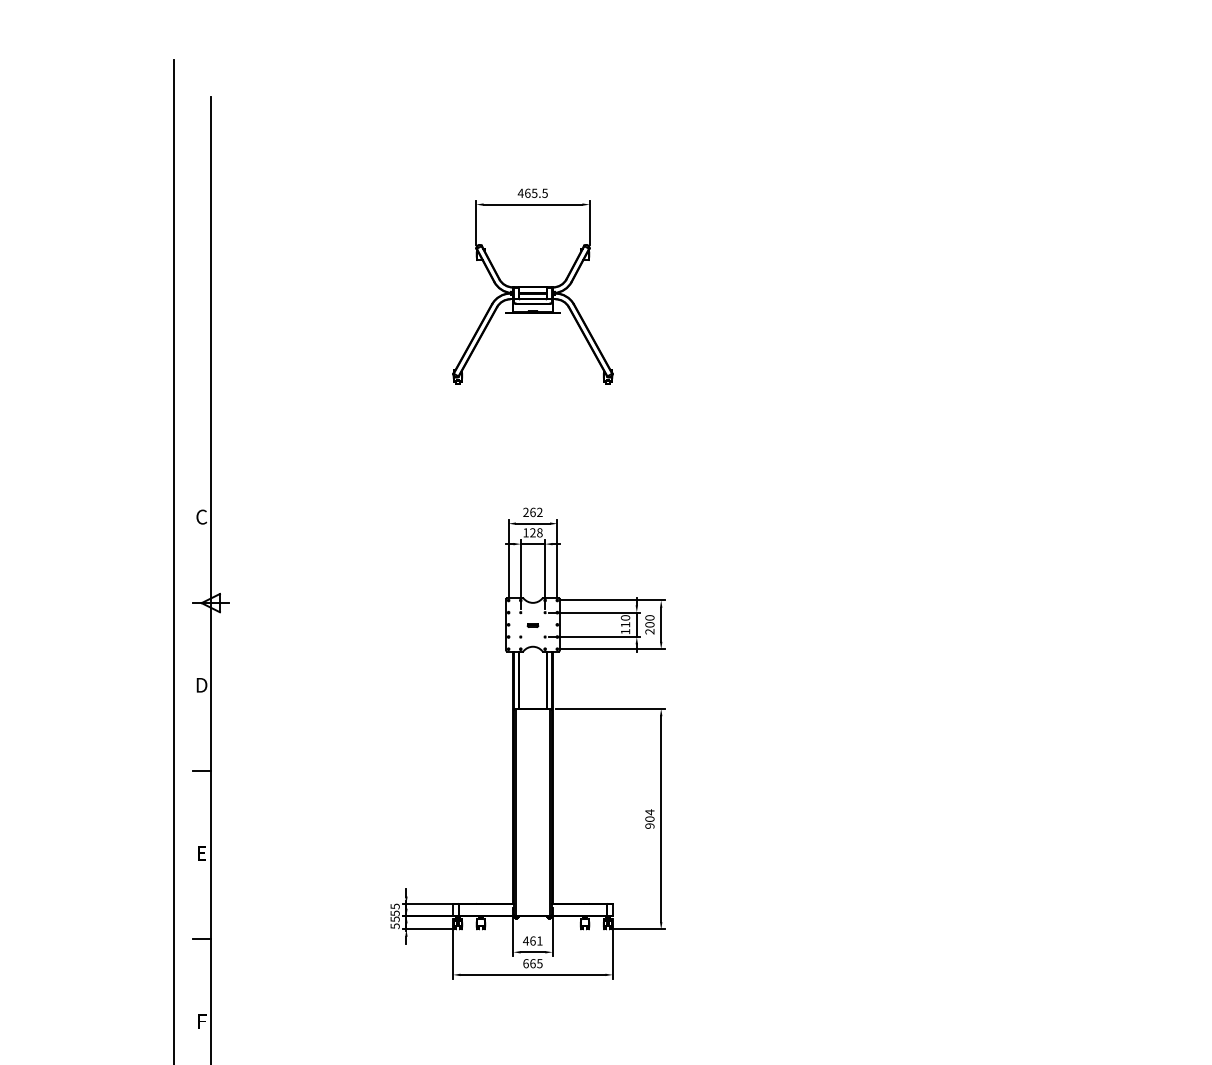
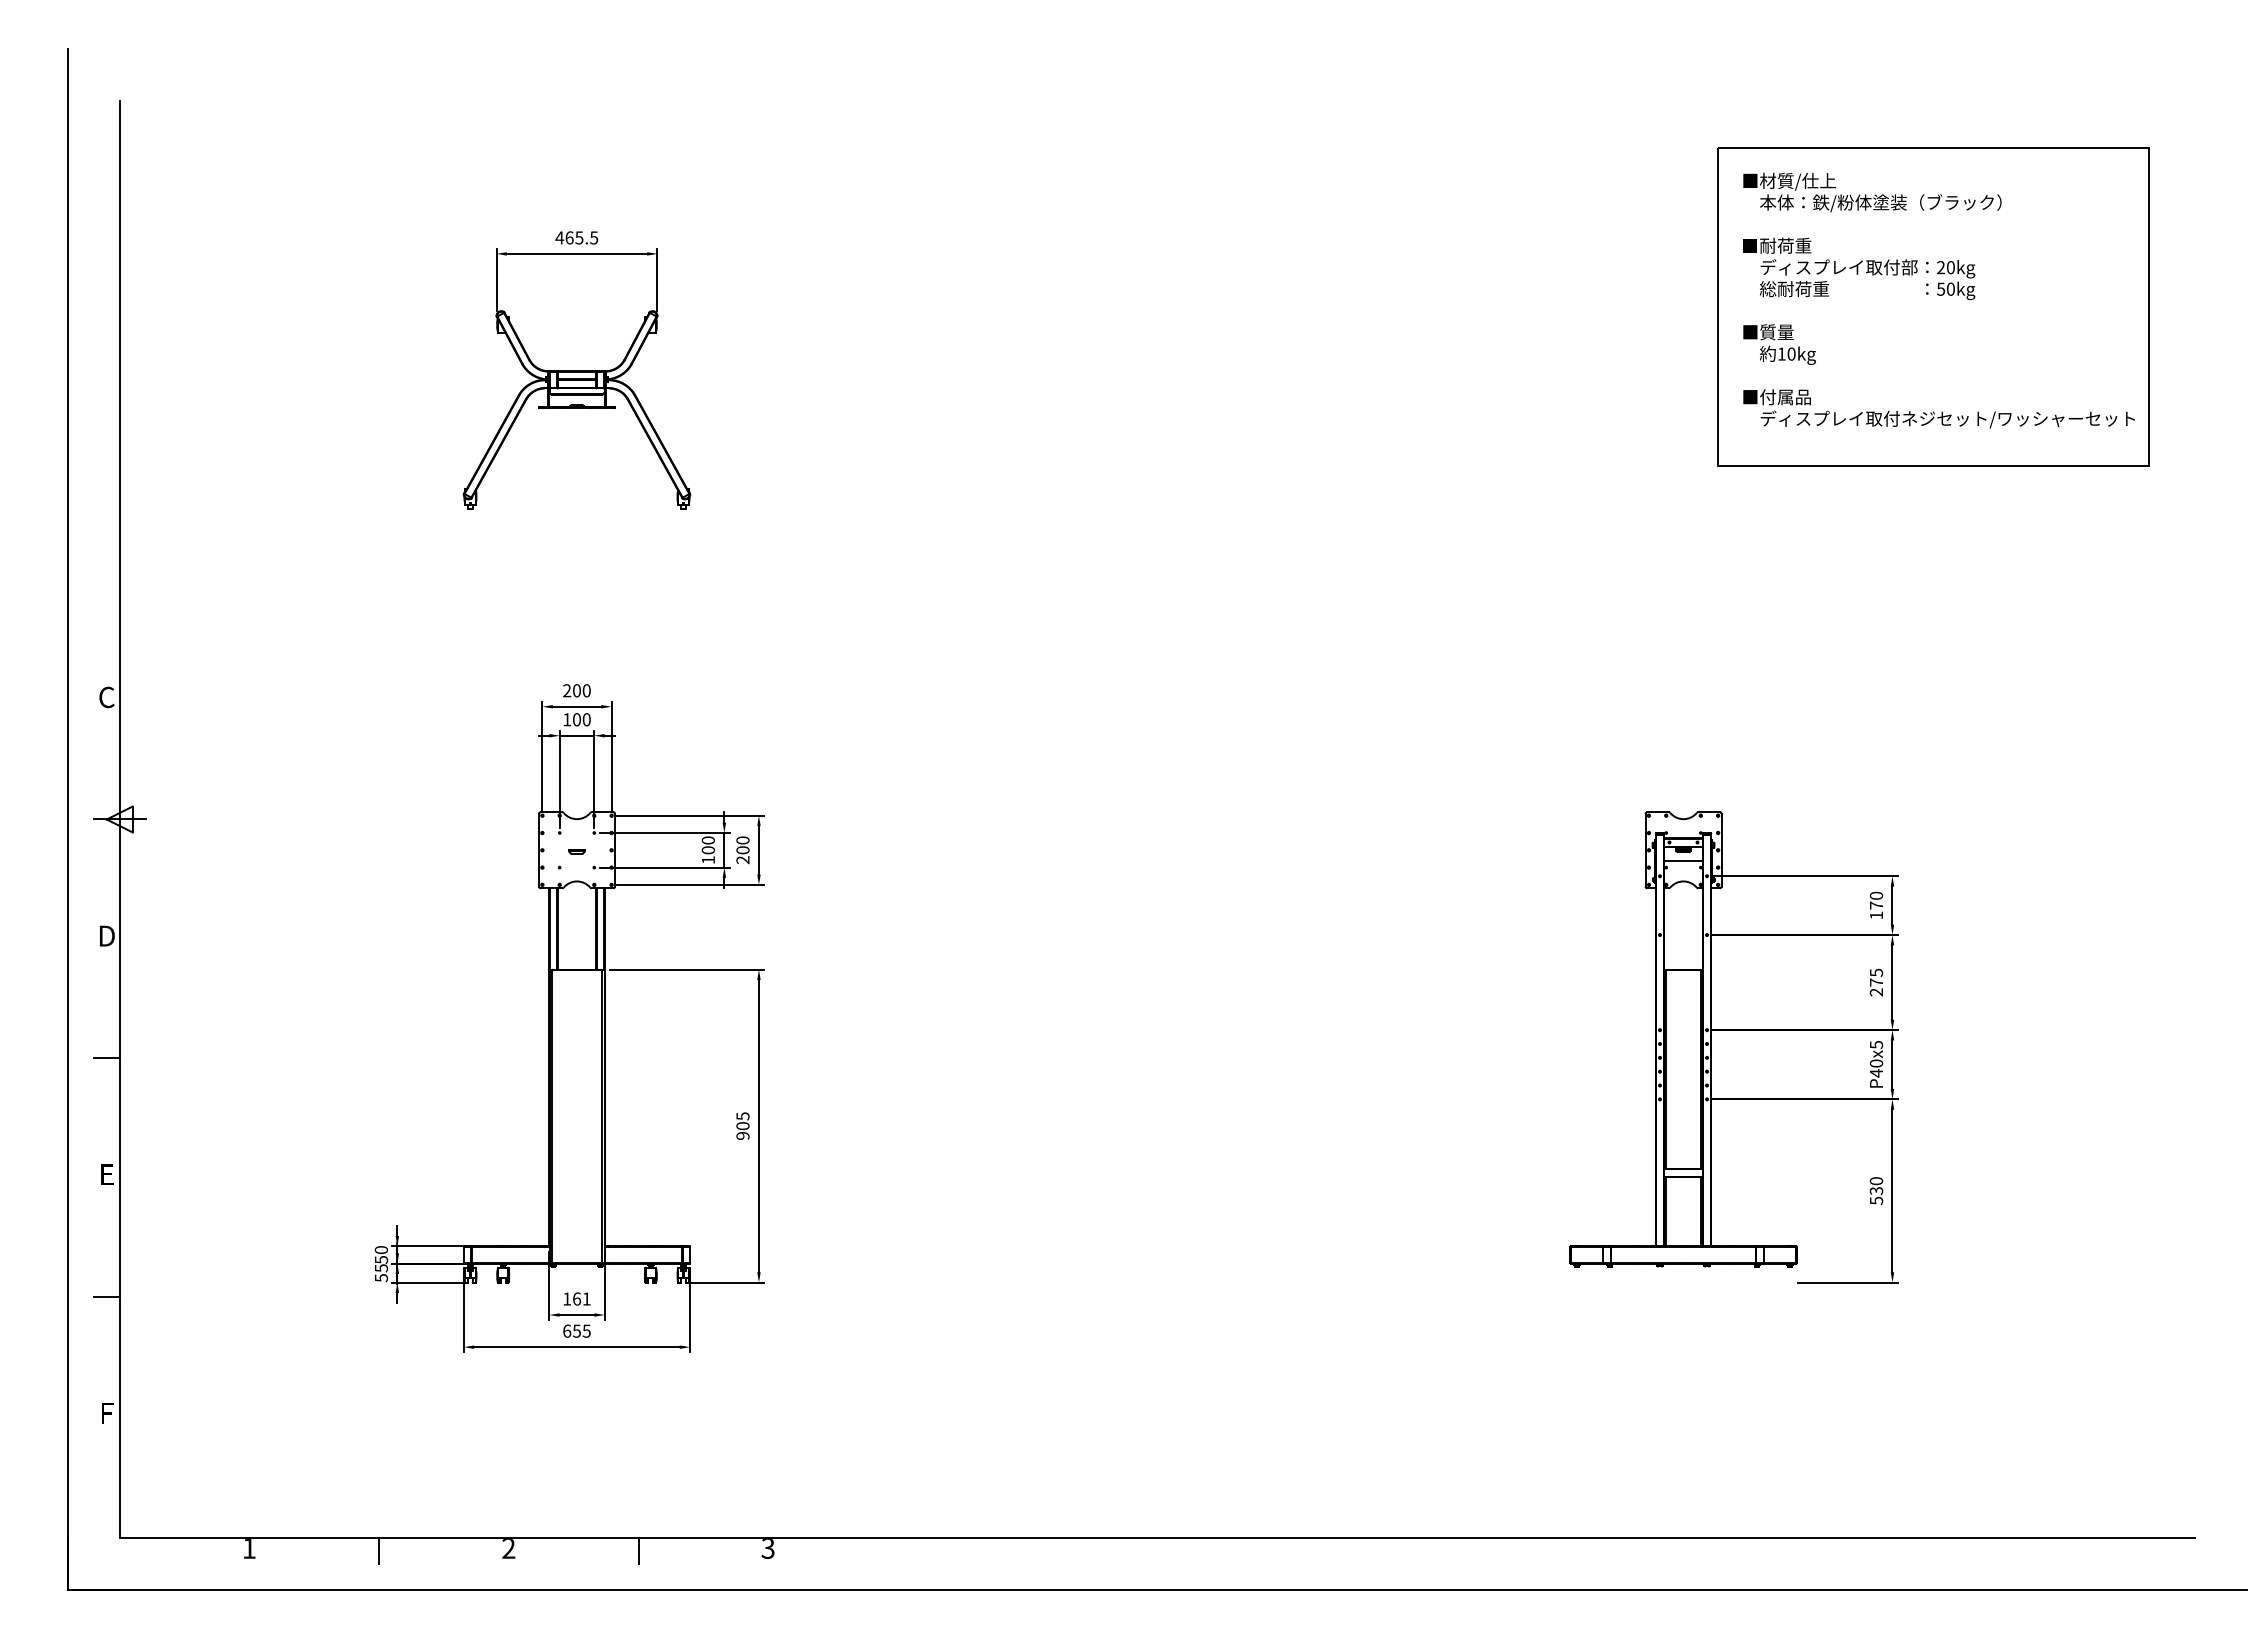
text: (536, 512) -> (581, 690), 262 -> 200
text: (536, 532) -> (581, 719), 128 -> 100
text: (625, 624) -> (708, 850), 110 -> 100
text: (649, 812) -> (742, 1116), 904 -> 905
text: (394, 906) -> (380, 1250), 55 -> 50
text: (525, 940) -> (566, 1298), 461 -> 161
text: (532, 963) -> (576, 1330), 665 -> 655

